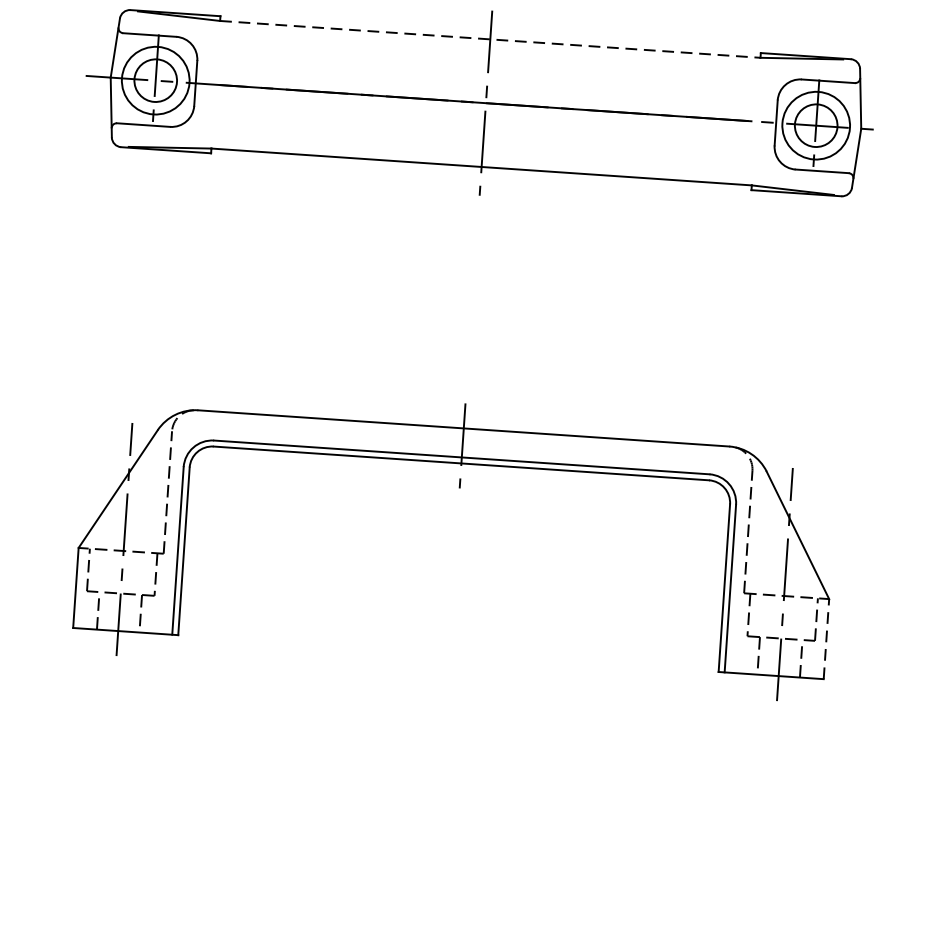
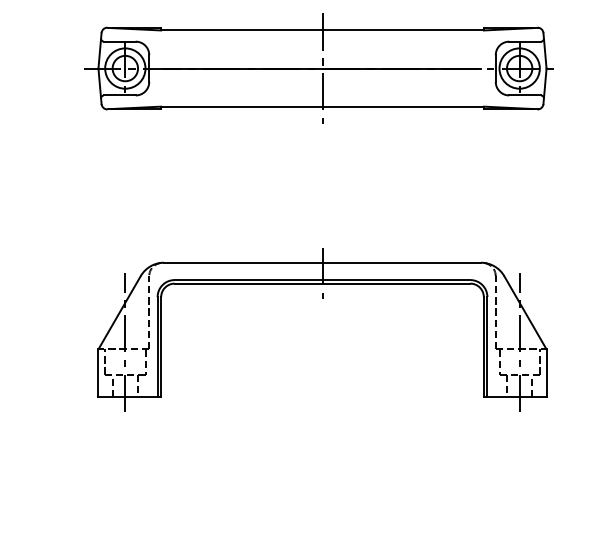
line: (491, 39) -> (323, 30), dashed -> solid
line: (826, 639) -> (546, 373), dashed -> solid

